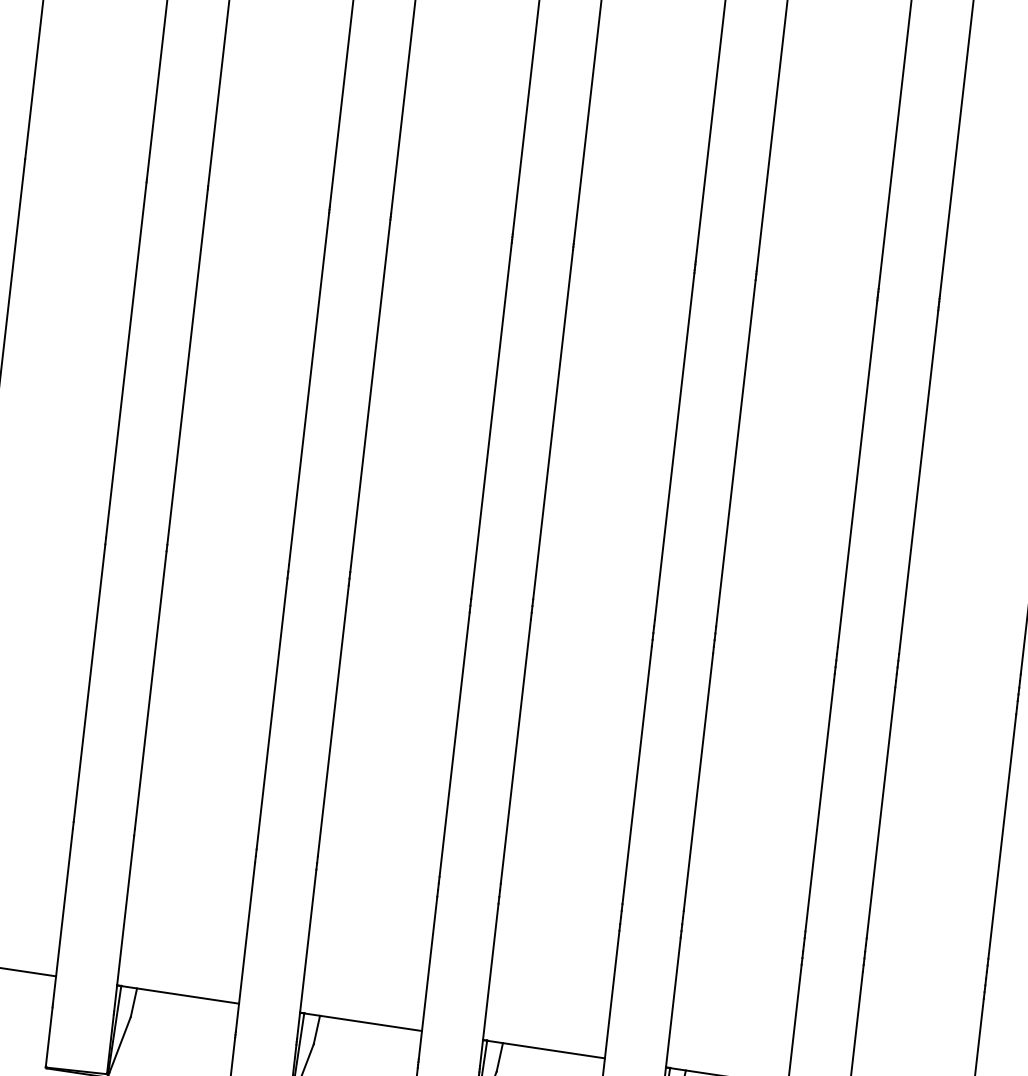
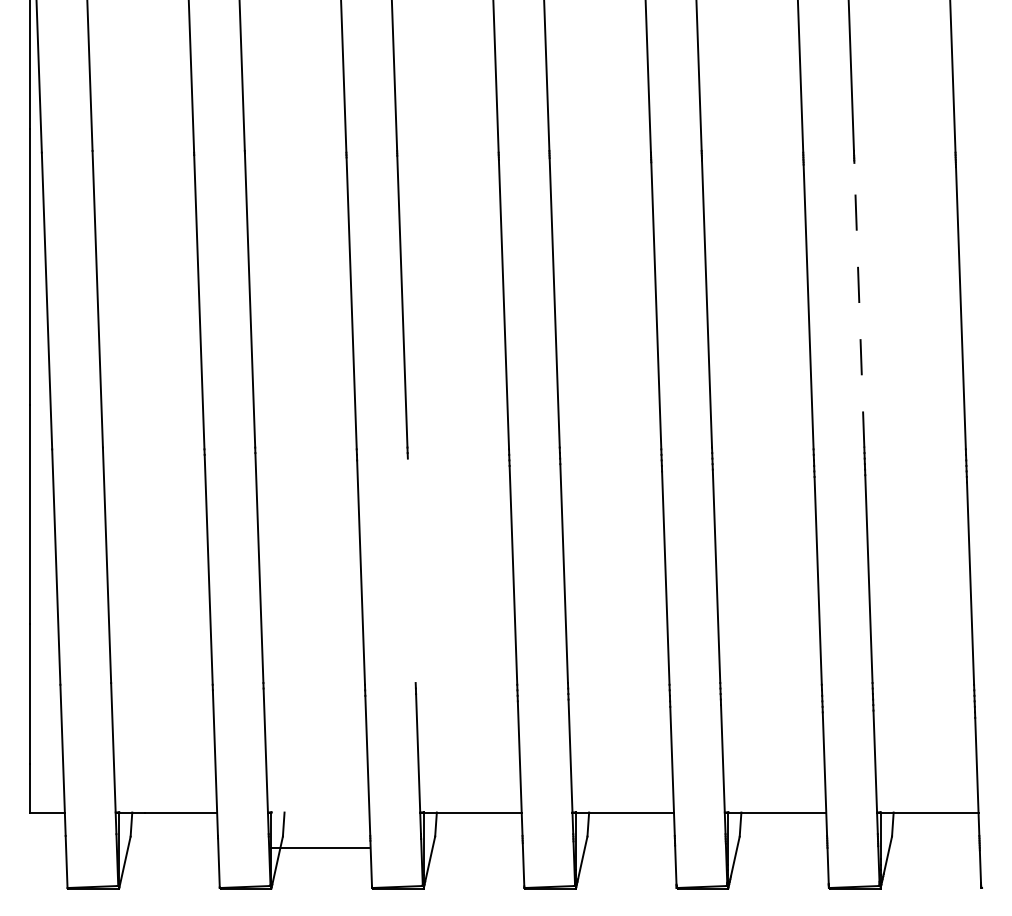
line: (919, 481) -> (859, 304), solid -> dashed
line: (333, 720) -> (411, 570), removed
line: (180, 994) -> (320, 847), moved

